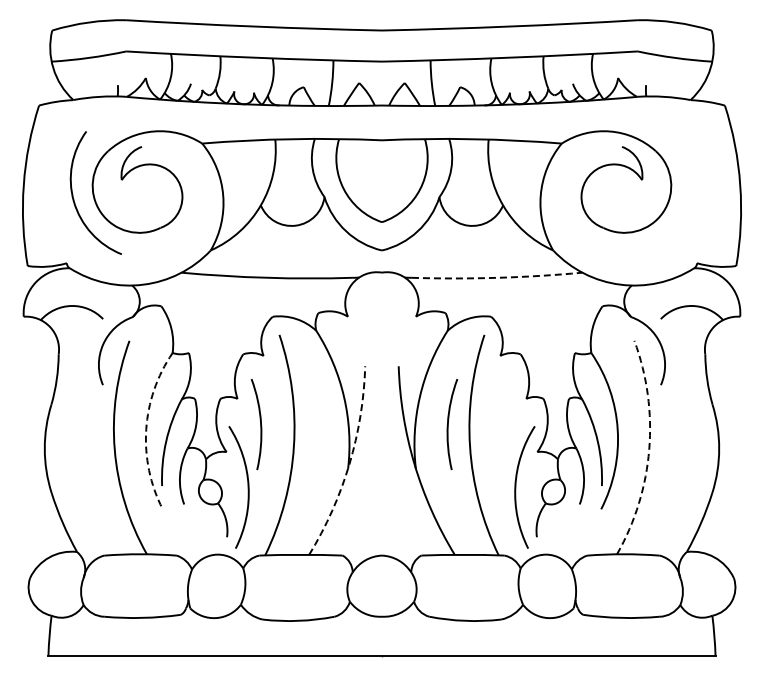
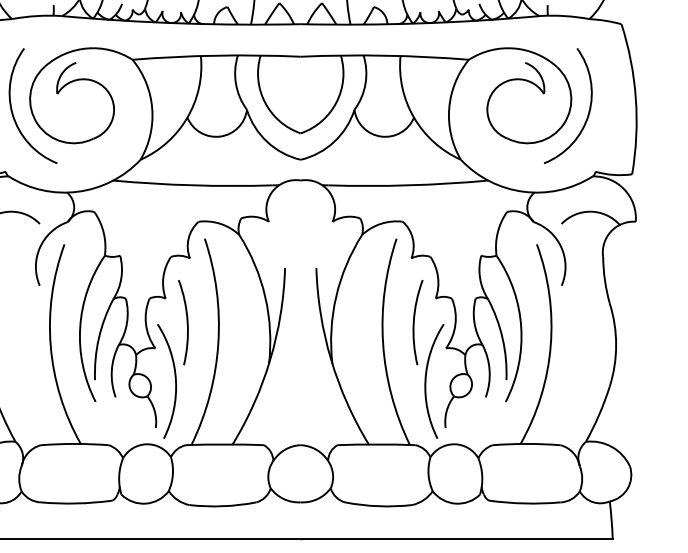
arc: (690, 194) -> (589, 107), added
arc: (497, 277) -> (408, 185), dashed -> solid
arc: (448, 424) -> (414, 322), moved
arc: (146, 429) -> (80, 327), dashed -> solid
arc: (649, 449) -> (550, 345), dashed -> solid
arc: (349, 464) -> (270, 359), dashed -> solid

